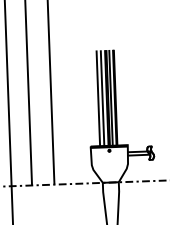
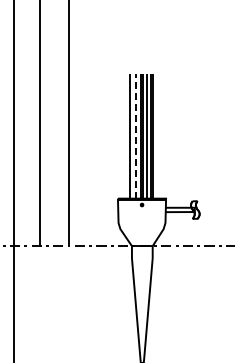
line: (102, 98) -> (135, 136), solid -> dashed

